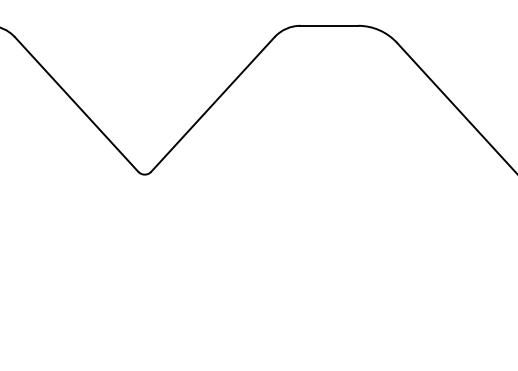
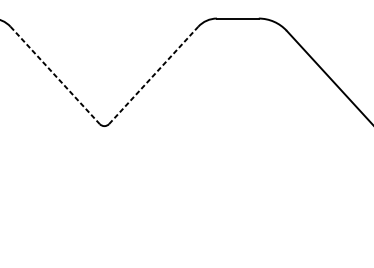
line: (76, 104) -> (55, 75), solid -> dashed
line: (213, 104) -> (154, 75), solid -> dashed

